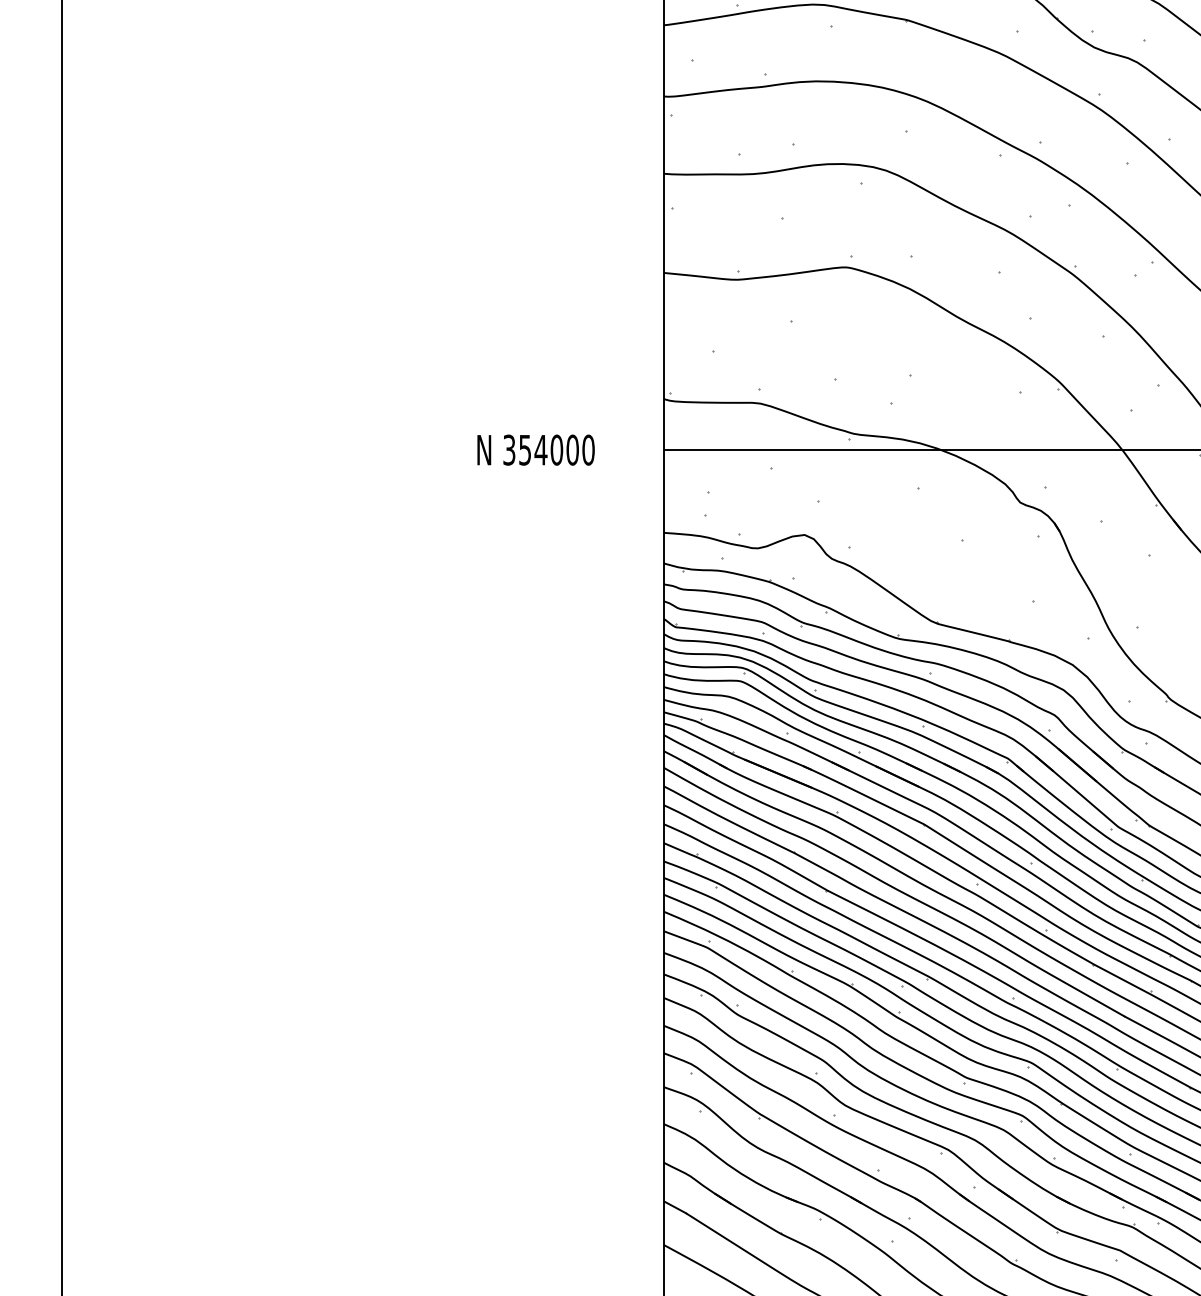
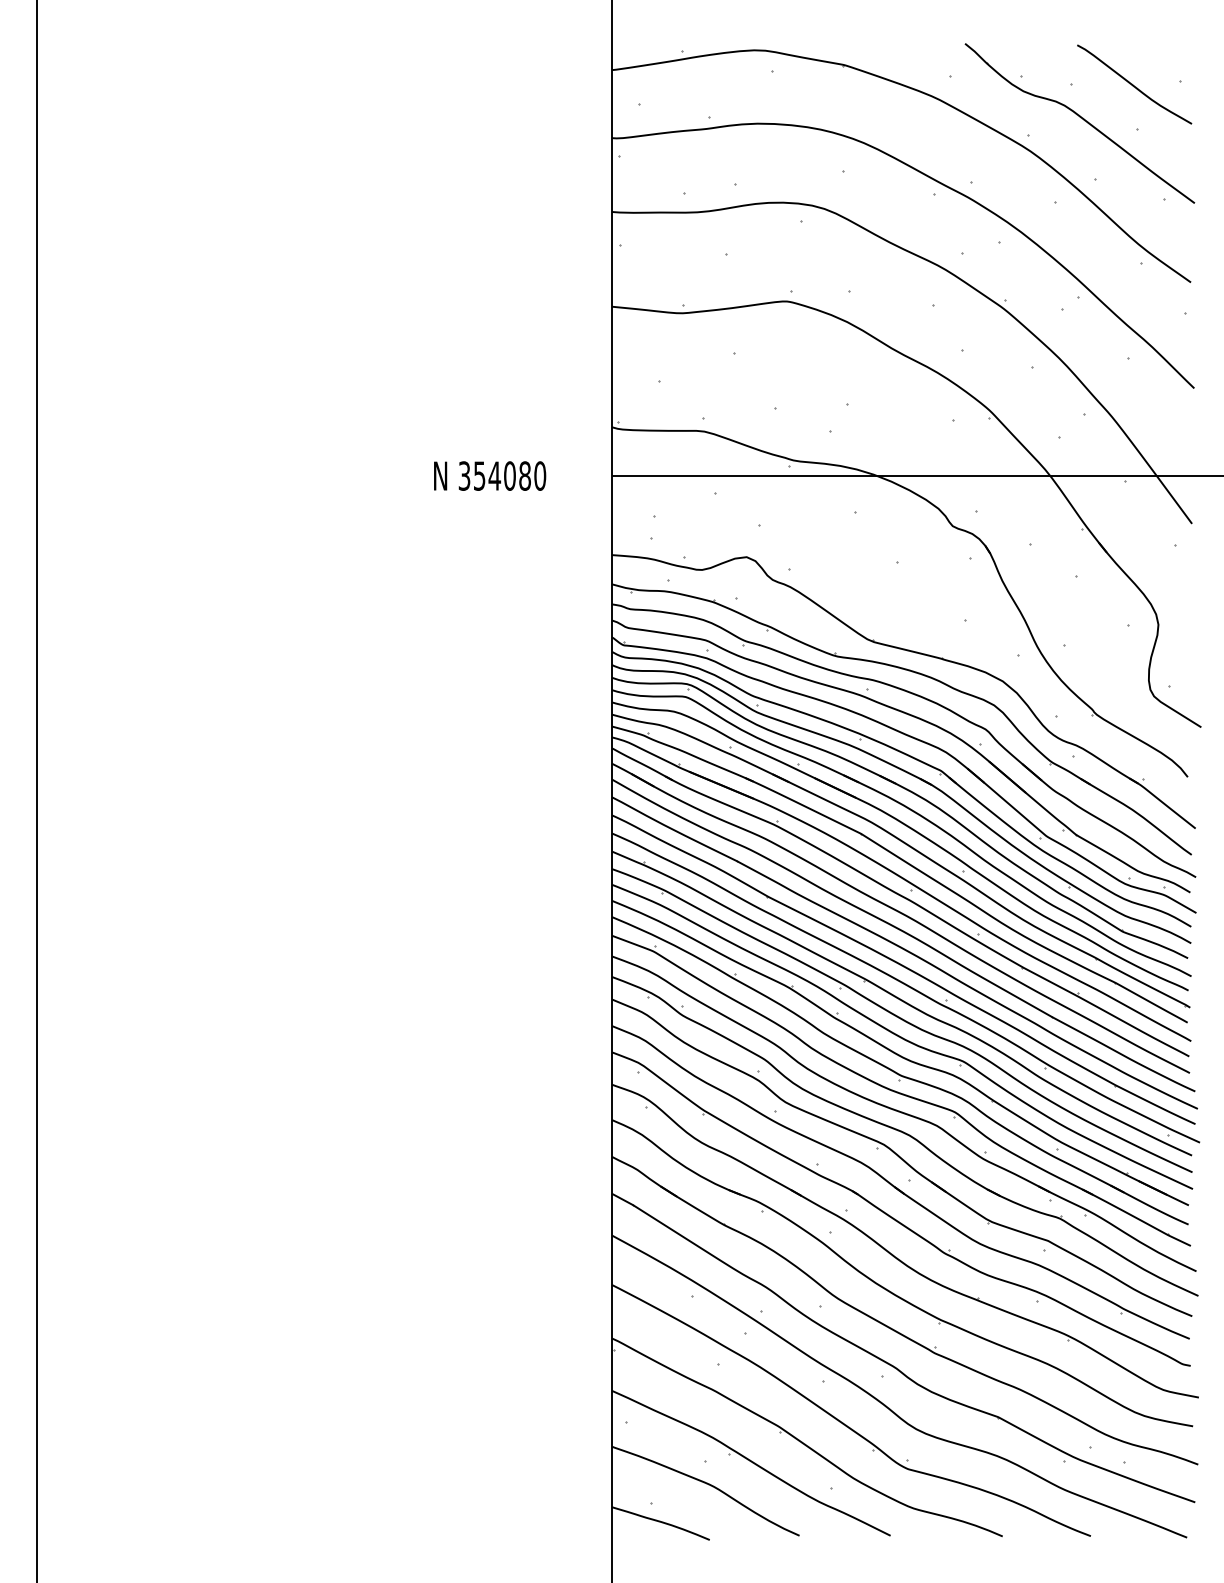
text: (573, 450) -> (525, 476), 354000 -> 354080

